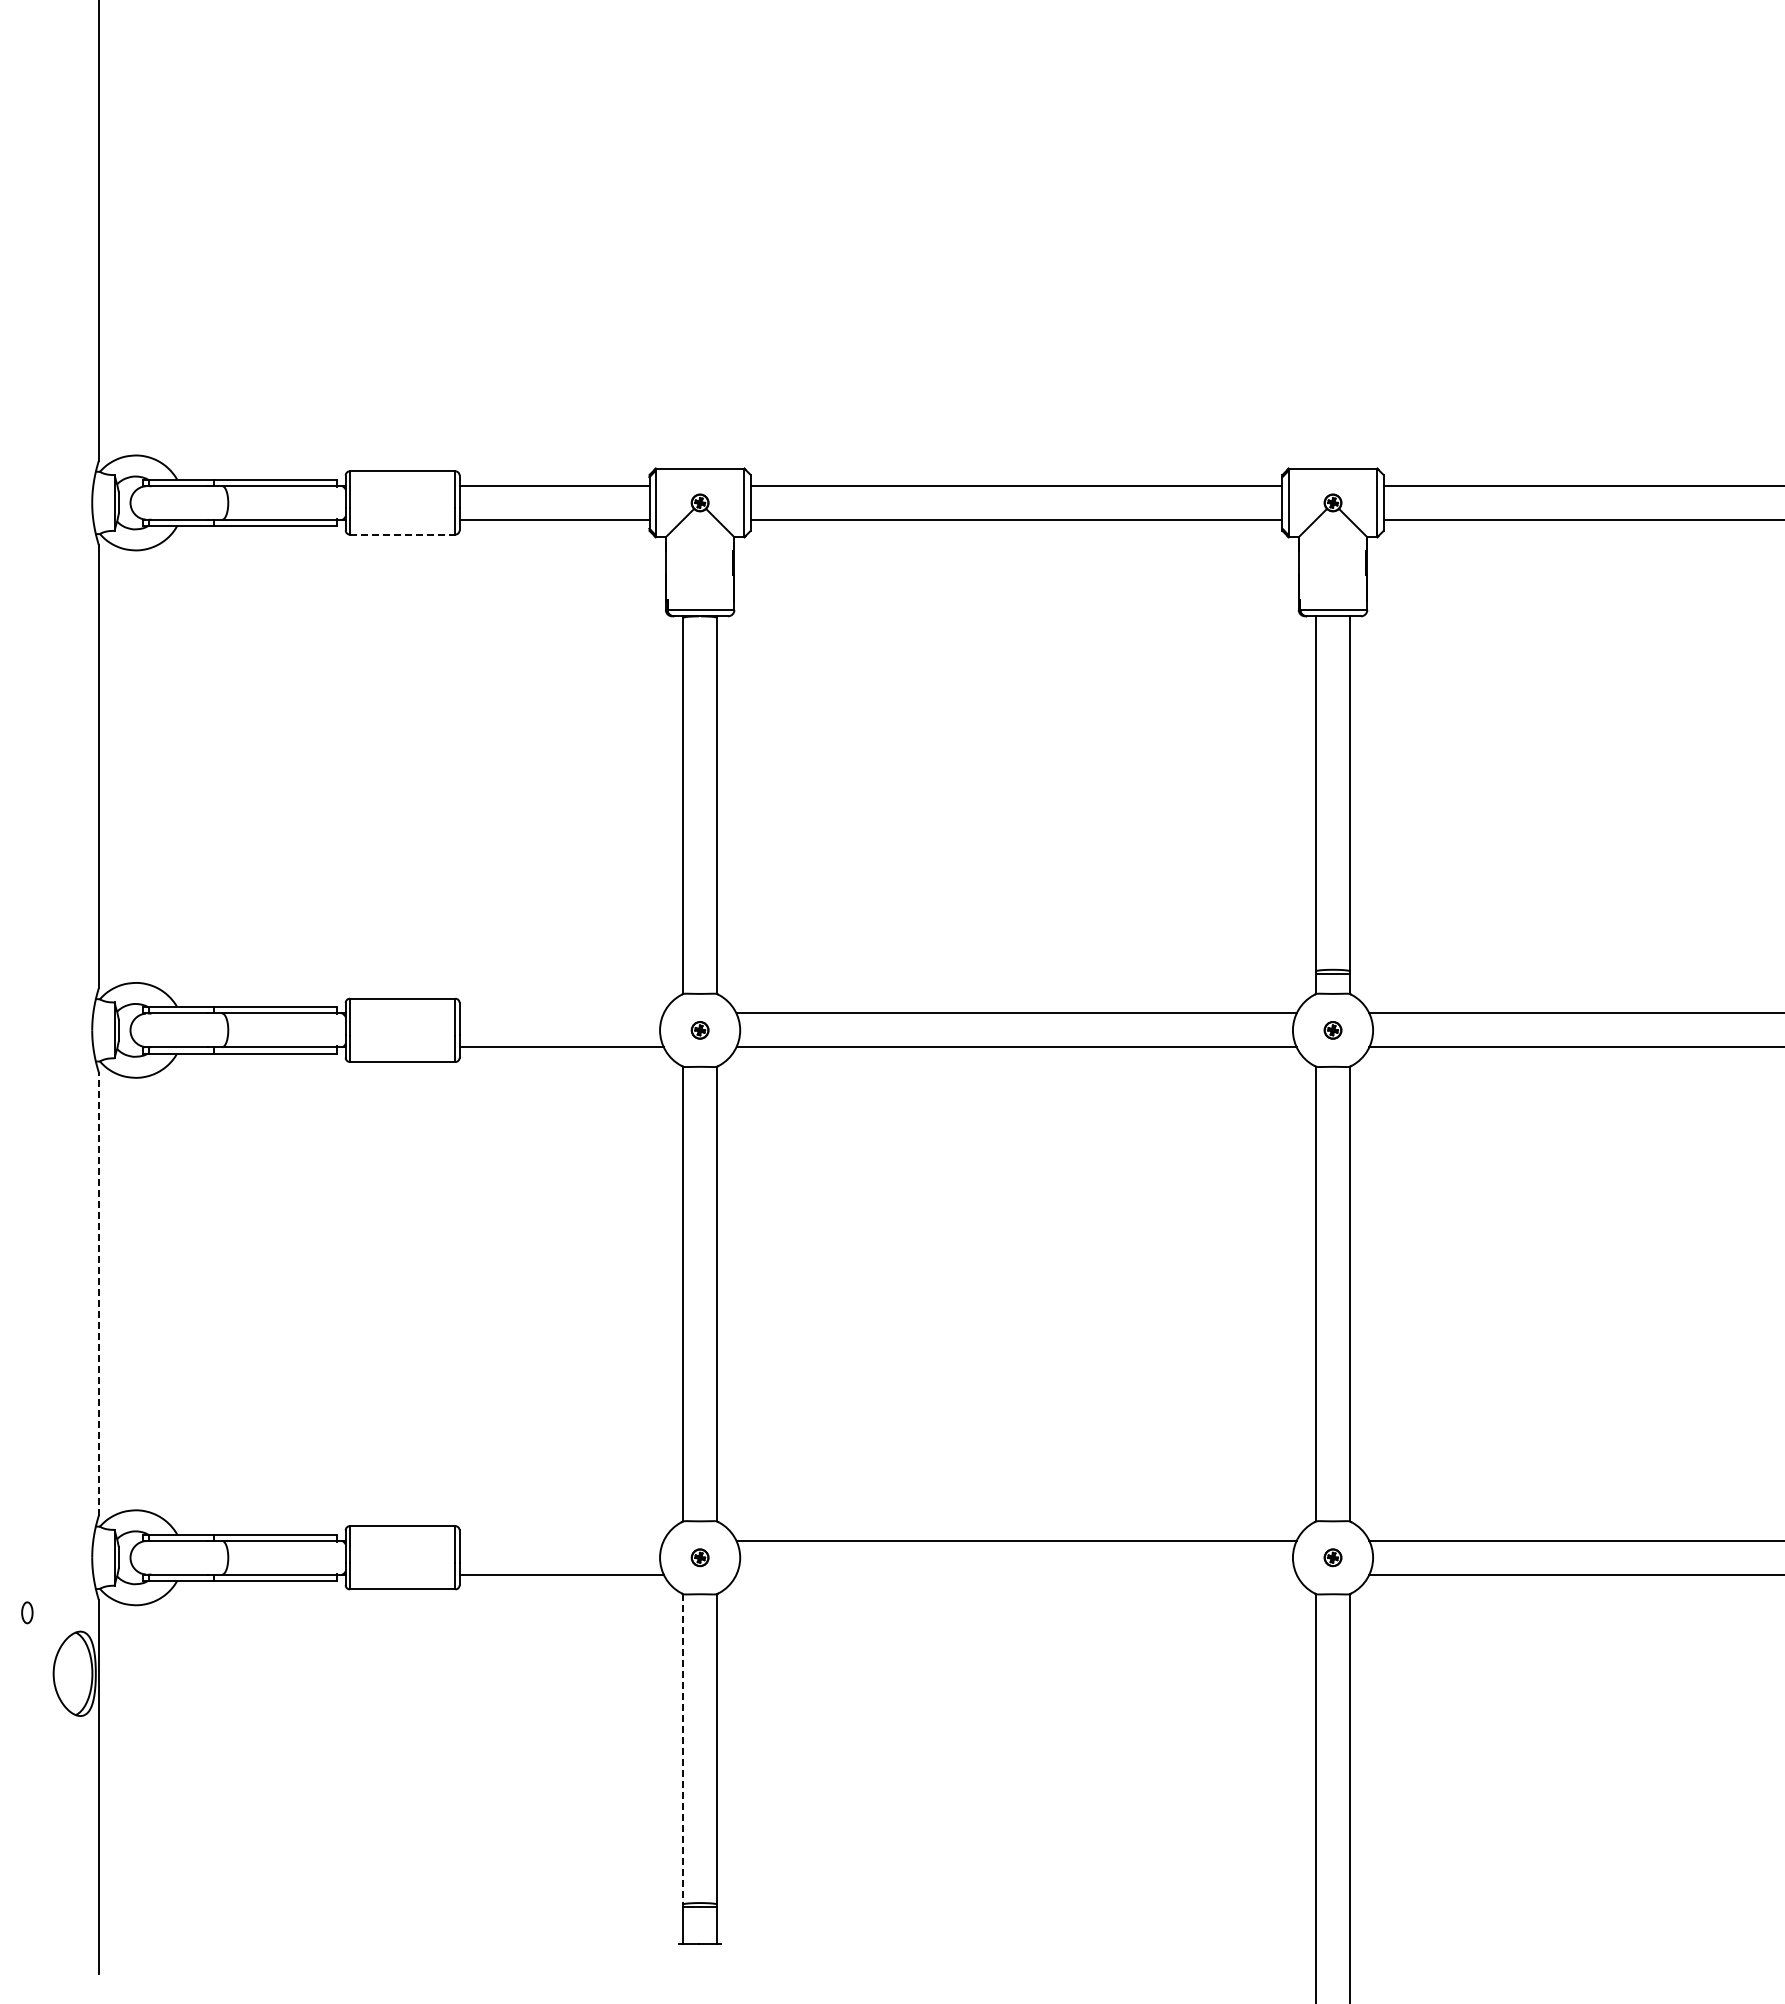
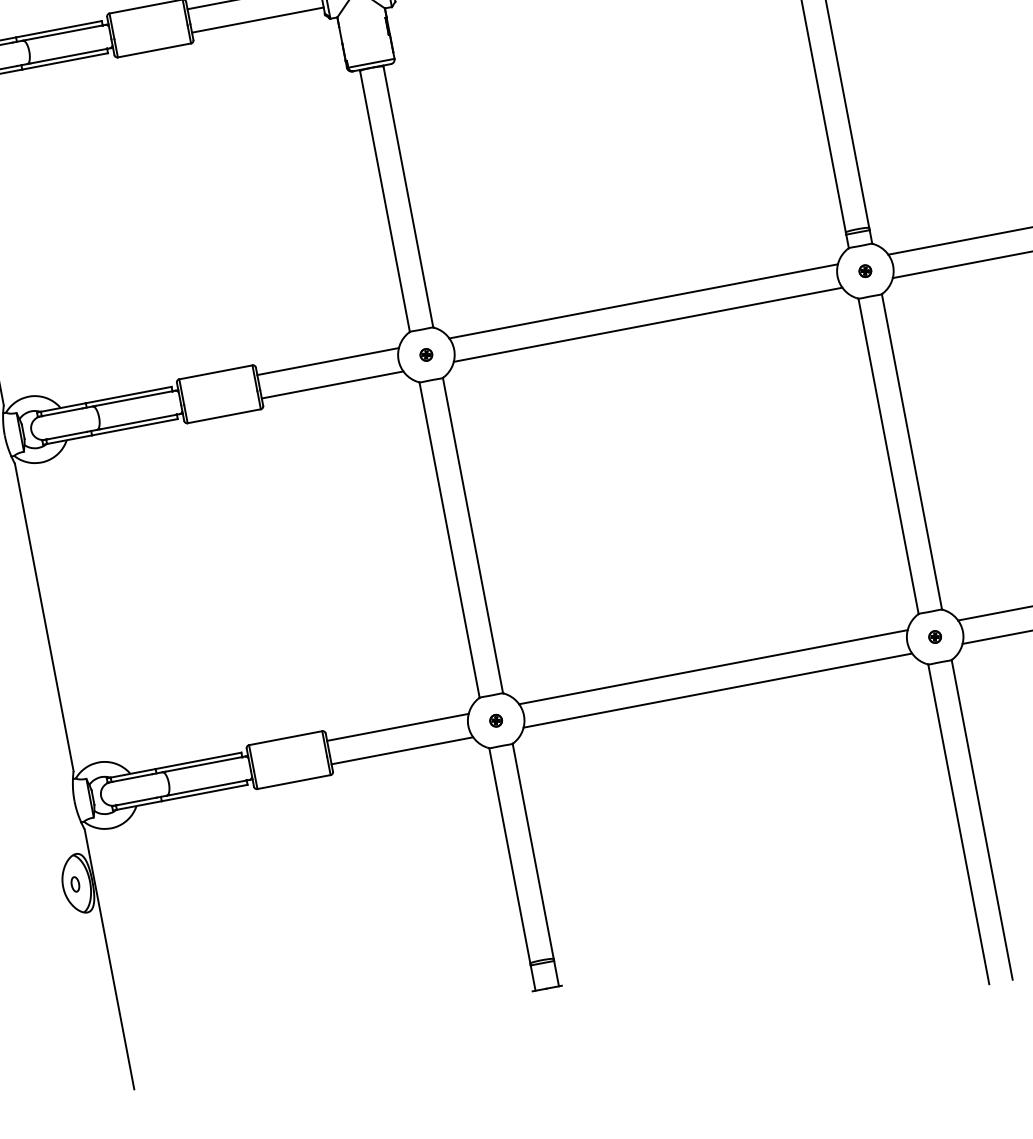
line: (402, 534) -> (154, 50), dashed -> solid
line: (561, 1013) -> (328, 361), added
line: (98, 1294) -> (44, 617), dashed -> solid
line: (561, 1540) -> (397, 727), added
line: (1016, 1574) -> (717, 690), added
part: (27, 1612) -> (75, 884), moved
line: (683, 1749) -> (510, 855), dashed -> solid

